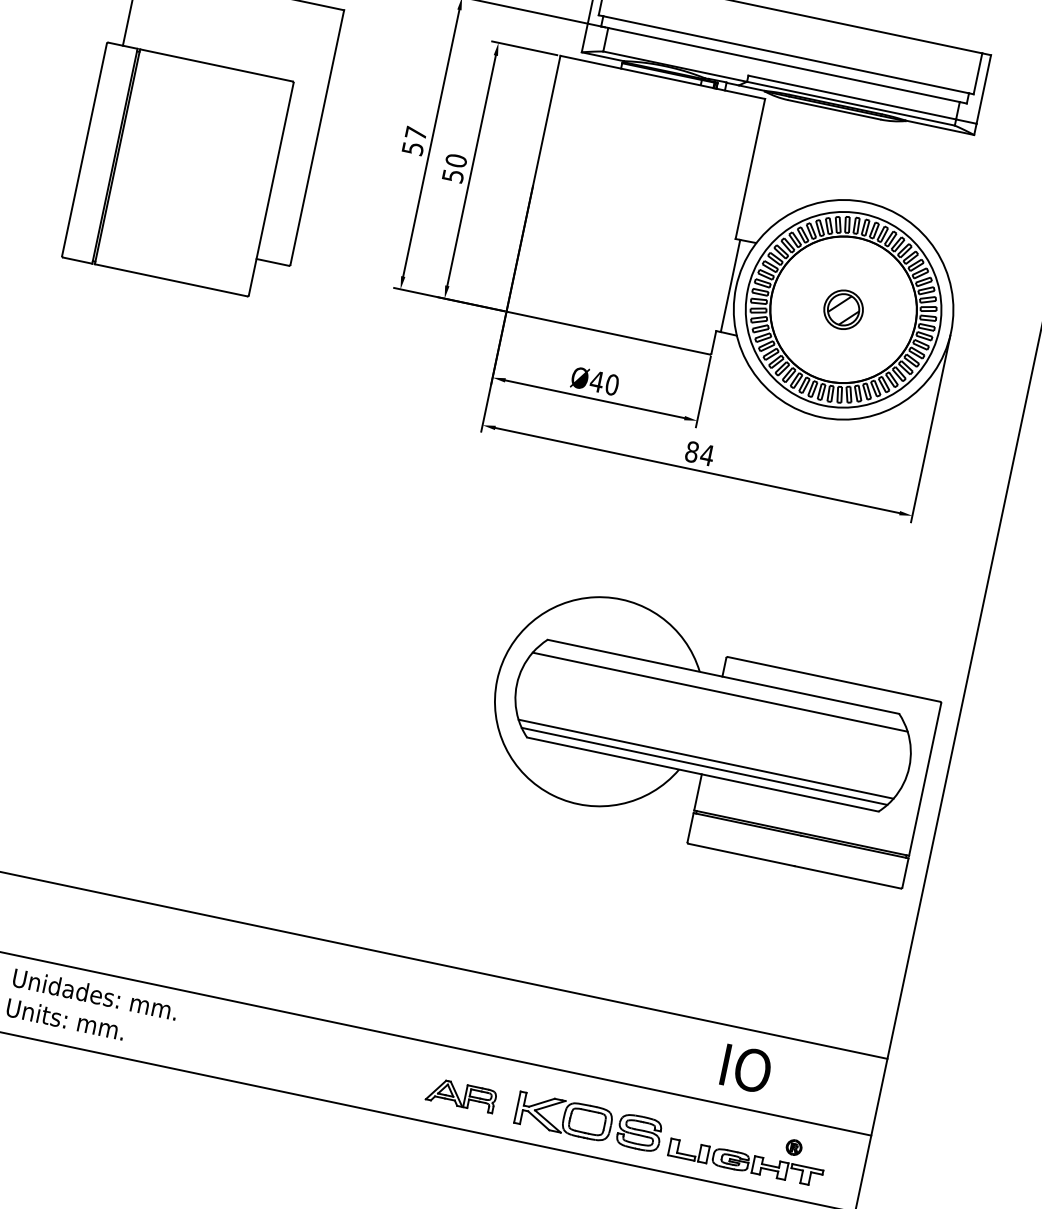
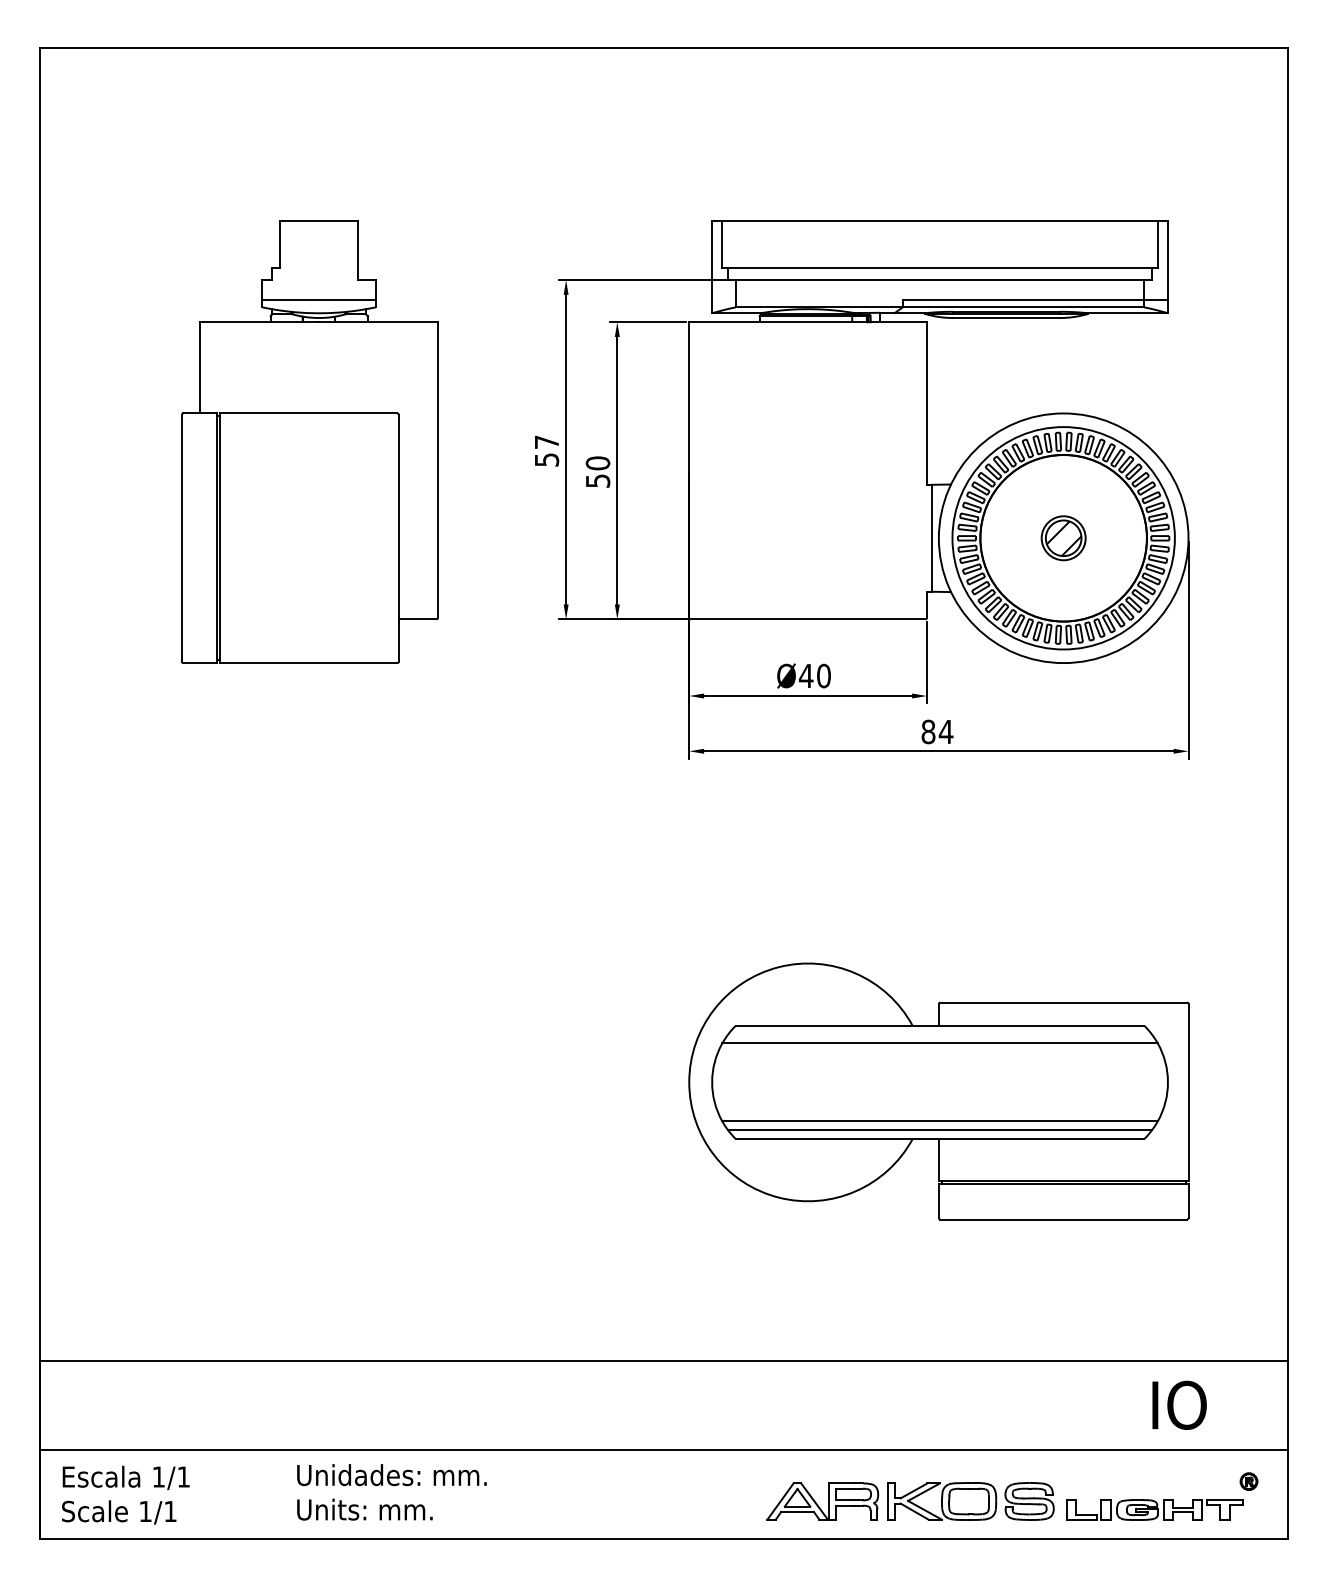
part: (710, 733) -> (938, 1091), moved
text: (746, 1068) -> (1179, 1404), moved
part: (461, 1095) -> (822, 1501), size x1.43
part: (793, 1147) -> (1248, 1481), moved

